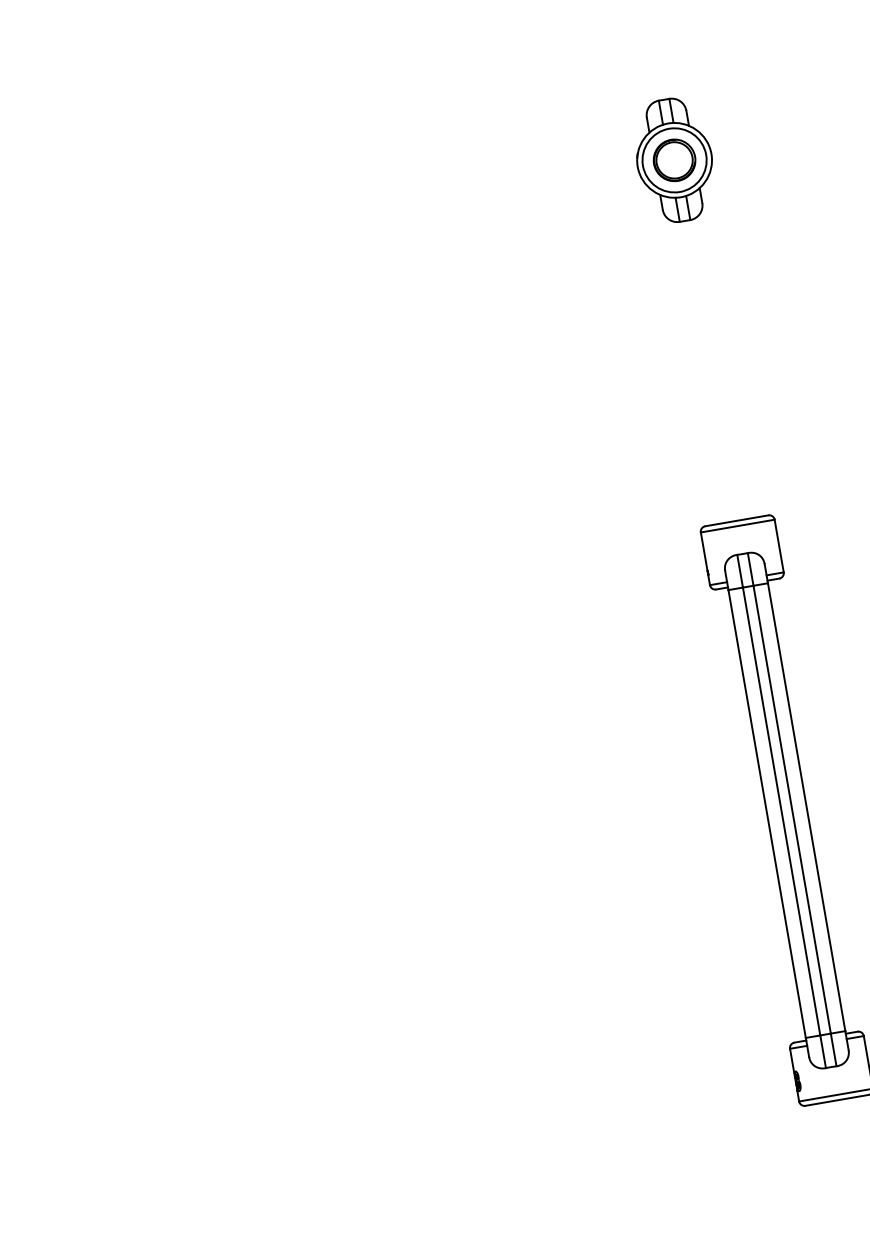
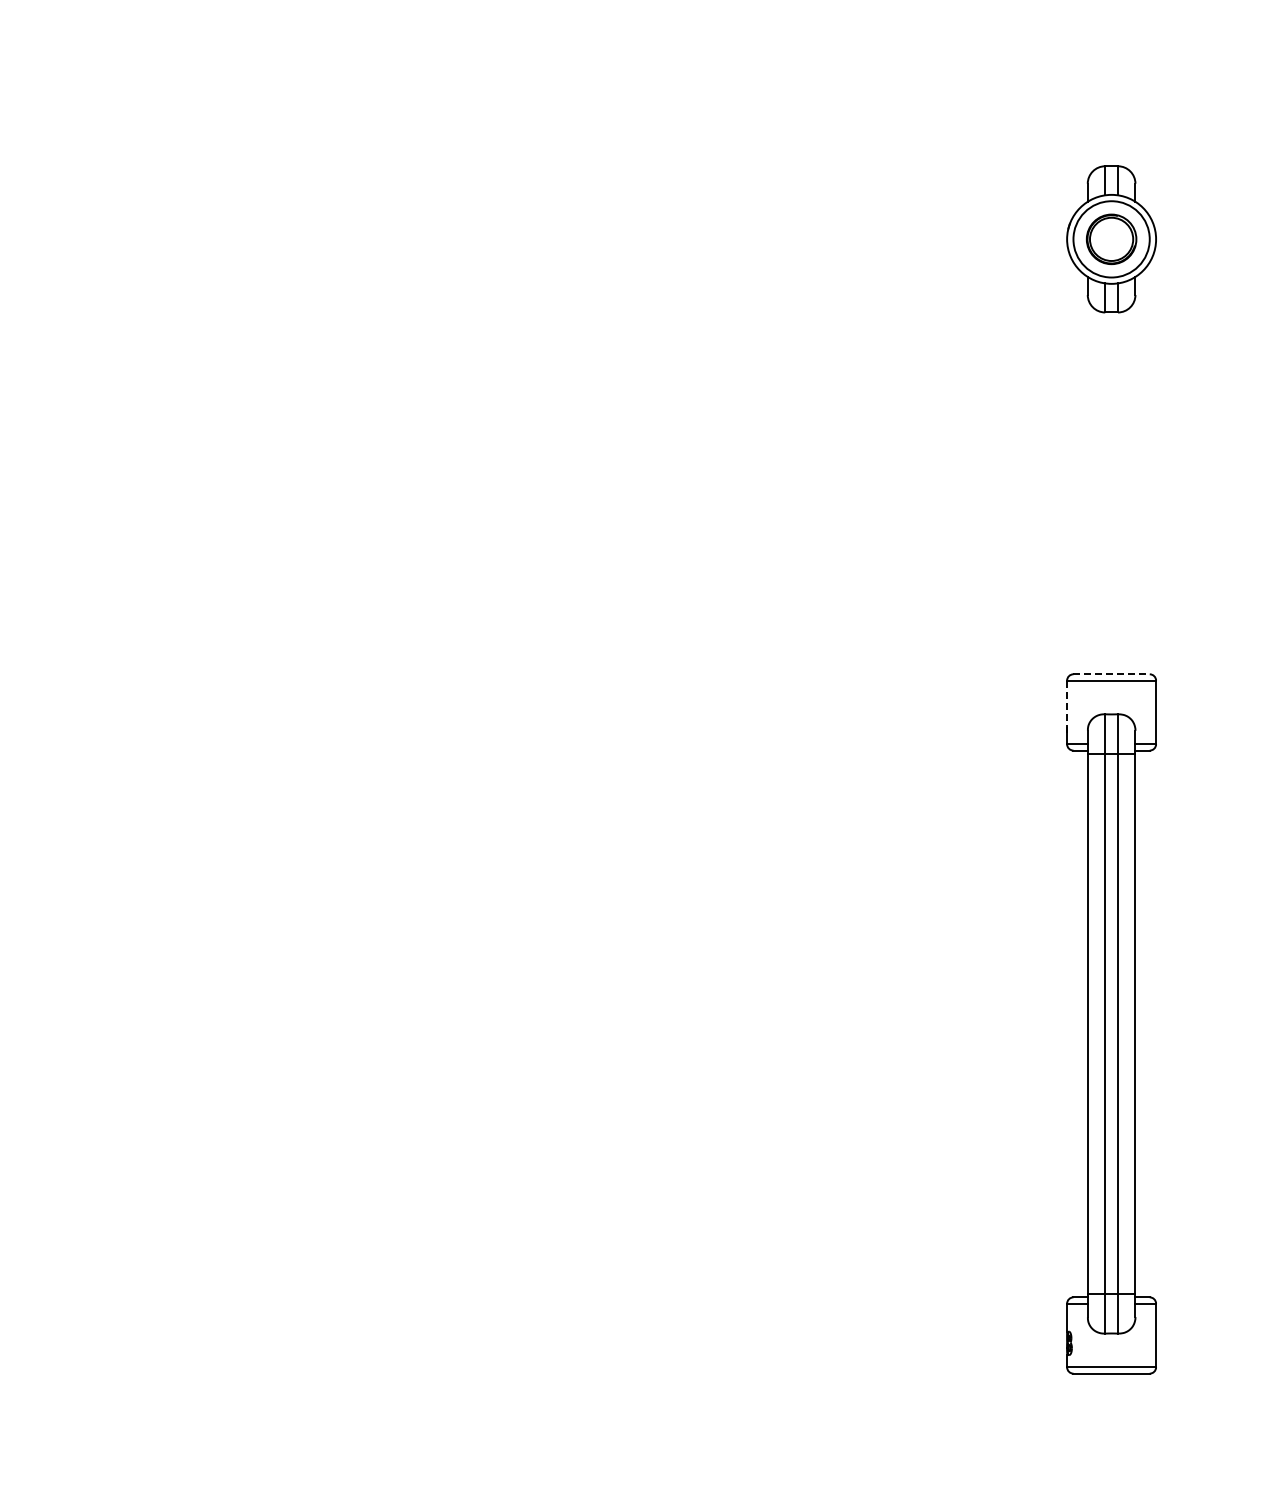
line: (737, 520) -> (1112, 674), solid -> dashed
line: (704, 552) -> (1067, 704), solid -> dashed

